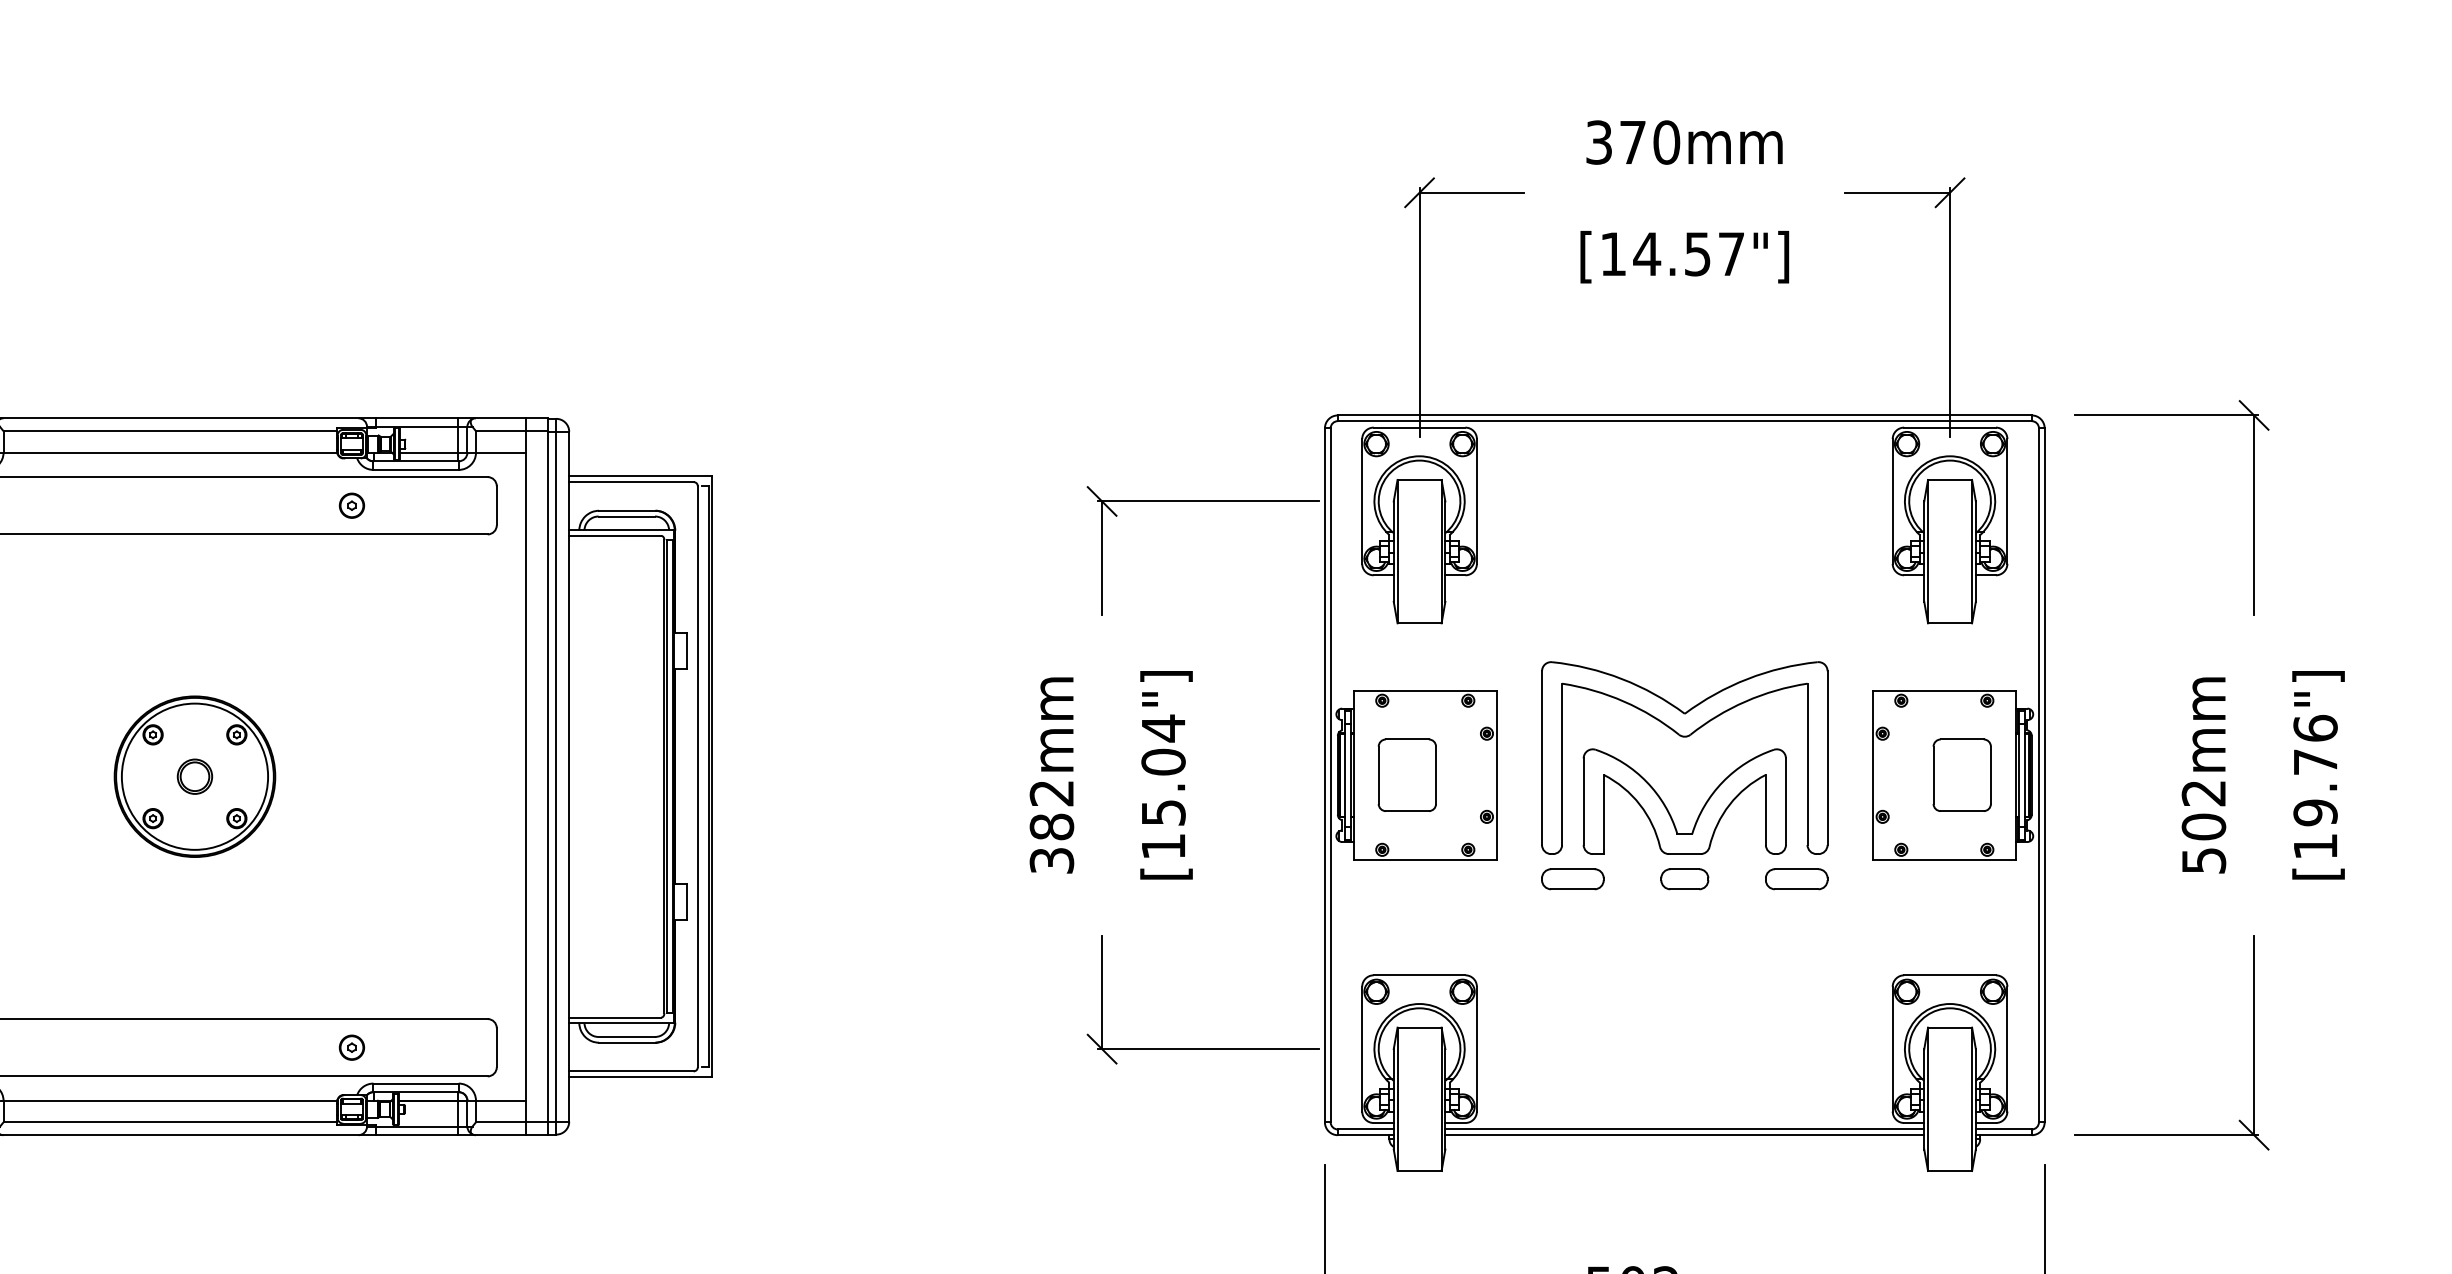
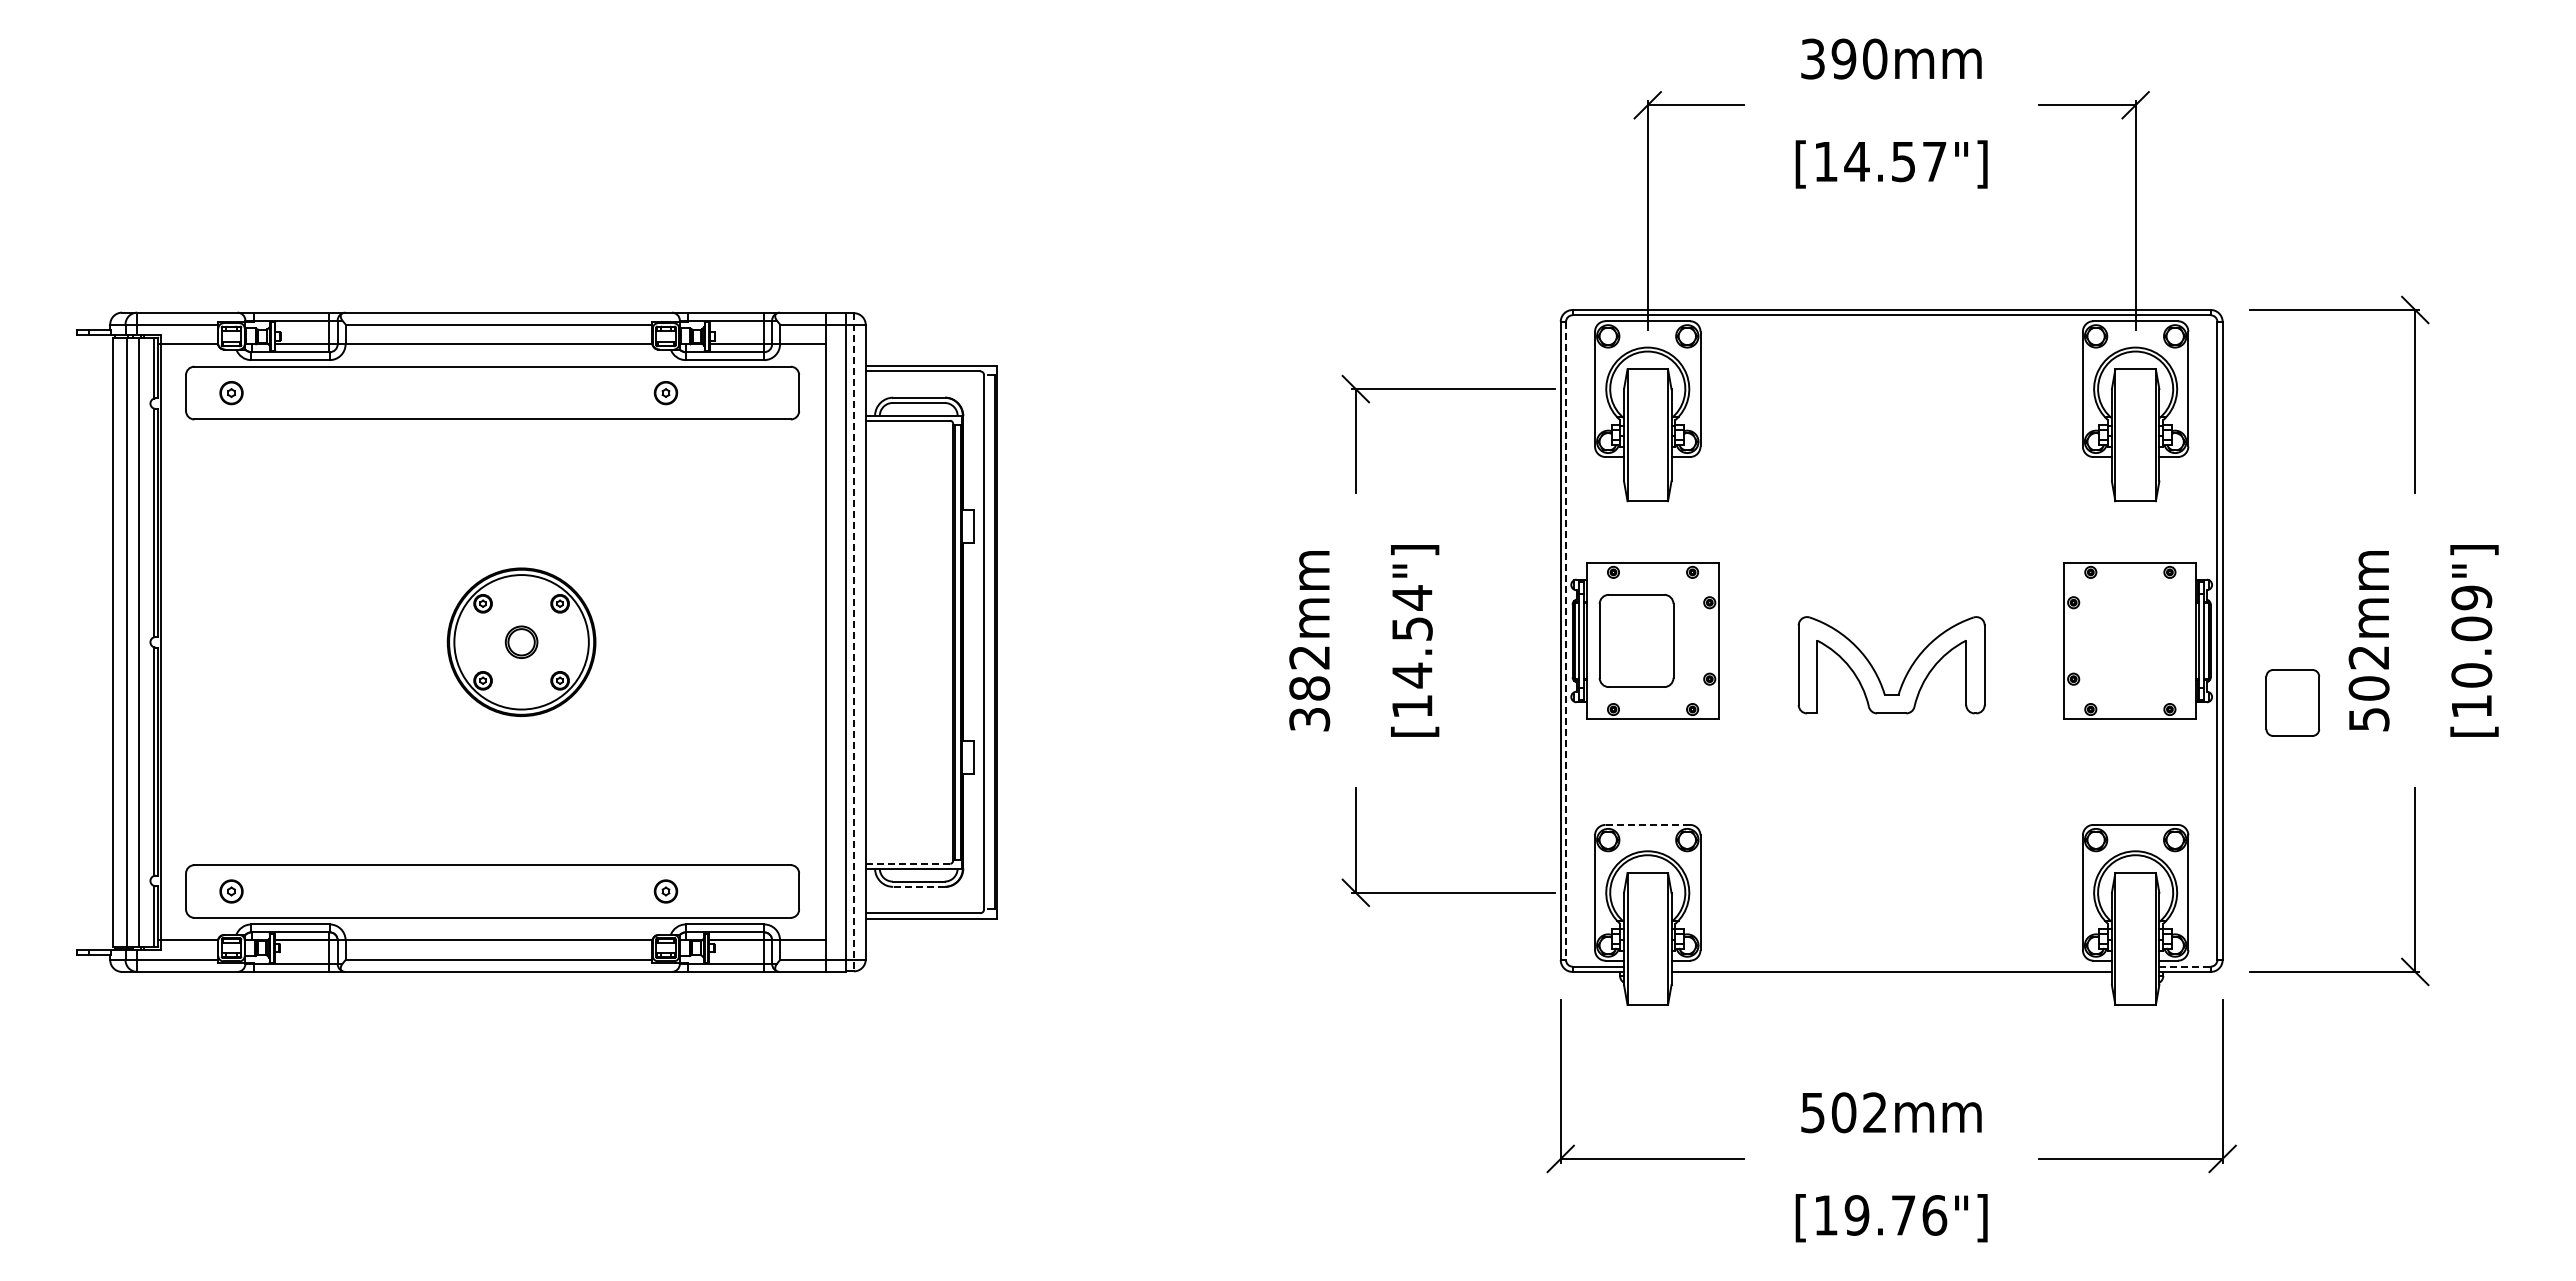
text: (1632, 141) -> (1843, 58), 370mm -> 390mm
part: (1684, 737) -> (1891, 606), removed
text: (2315, 770) -> (2471, 636), [19.76"] -> [10.09"]
part: (1407, 774) -> (1636, 640), size x1.4
part: (1961, 774) -> (2292, 702), moved
line: (1331, 775) -> (1566, 641), solid -> dashed
line: (555, 776) -> (853, 642), solid -> dashed
text: (1163, 787) -> (1412, 652), [15.04"] -> [14.54"]
part: (1572, 879) -> (1788, 736), removed
part: (1684, 879) -> (1891, 736), removed
part: (1796, 879) -> (1994, 736), removed
line: (1420, 974) -> (1648, 824), solid -> dashed
line: (615, 1017) -> (908, 863), solid -> dashed
line: (627, 1042) -> (919, 886), solid -> dashed
line: (1684, 1129) -> (1891, 966), removed
line: (2004, 1129) -> (2185, 966), solid -> dashed

